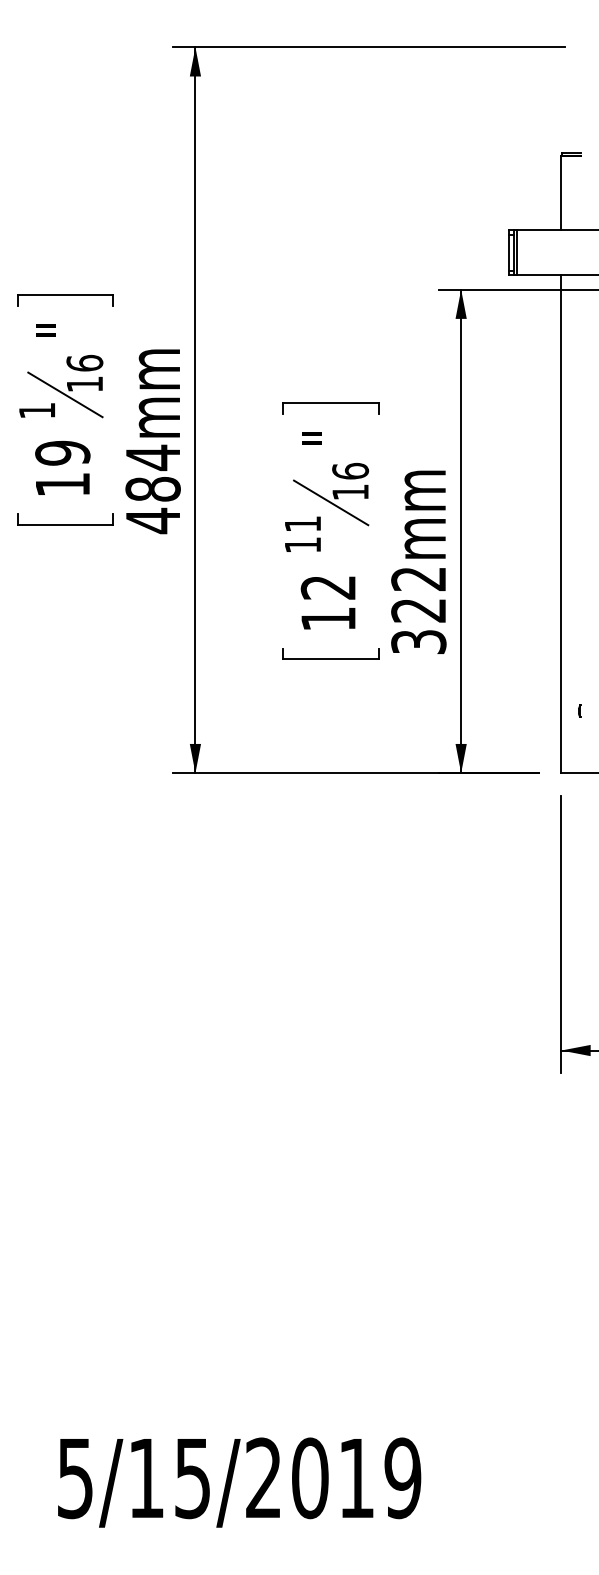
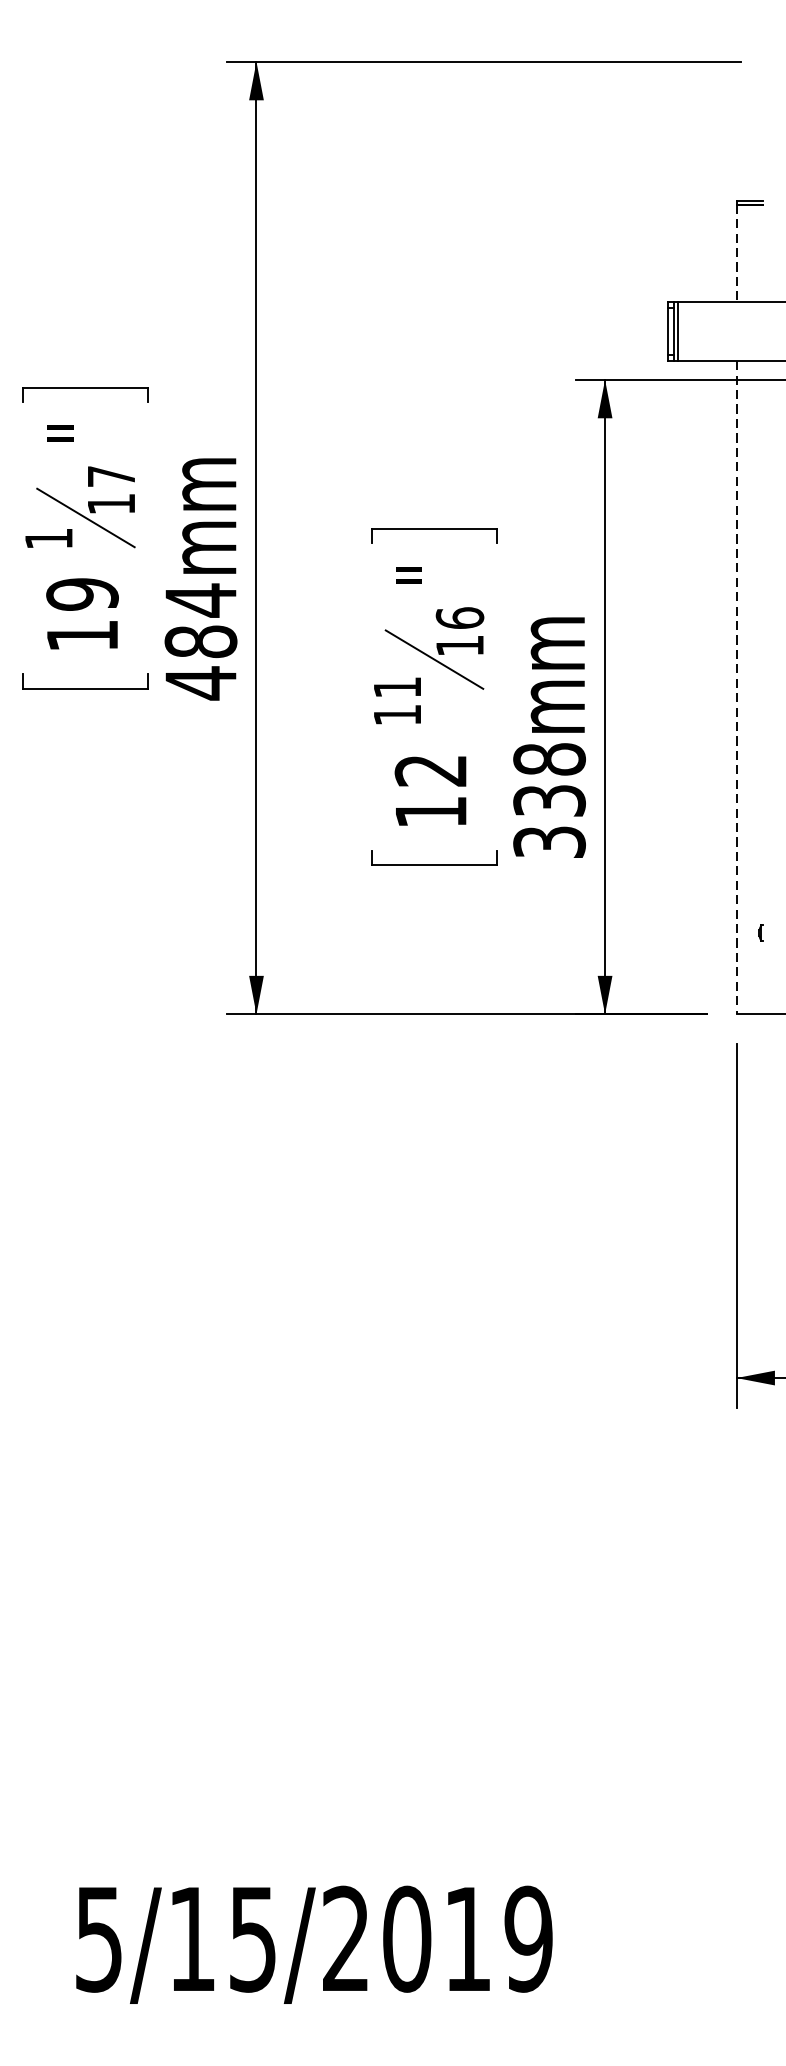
line: (561, 193) -> (736, 253), solid -> dashed
text: (84, 362) -> (110, 475), 16 -> 17
line: (561, 524) -> (736, 687), solid -> dashed
text: (418, 594) -> (549, 779), 322mm -> 338mm

